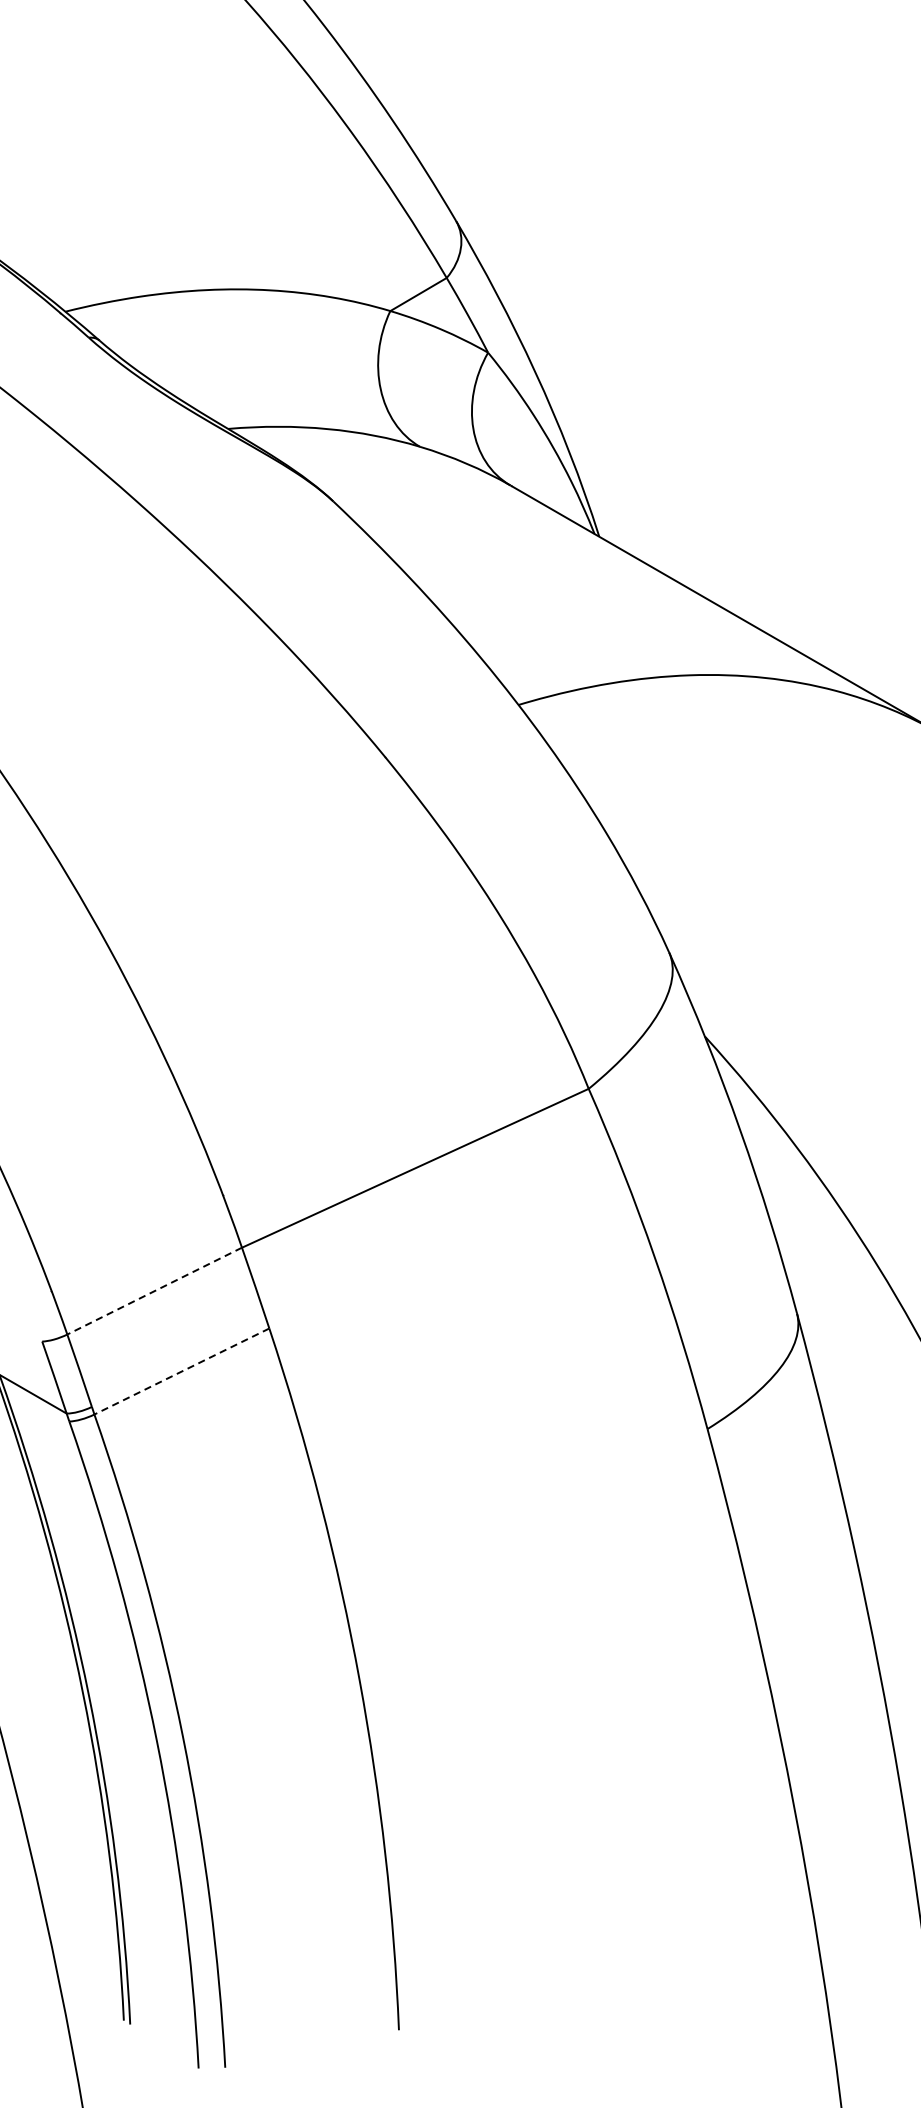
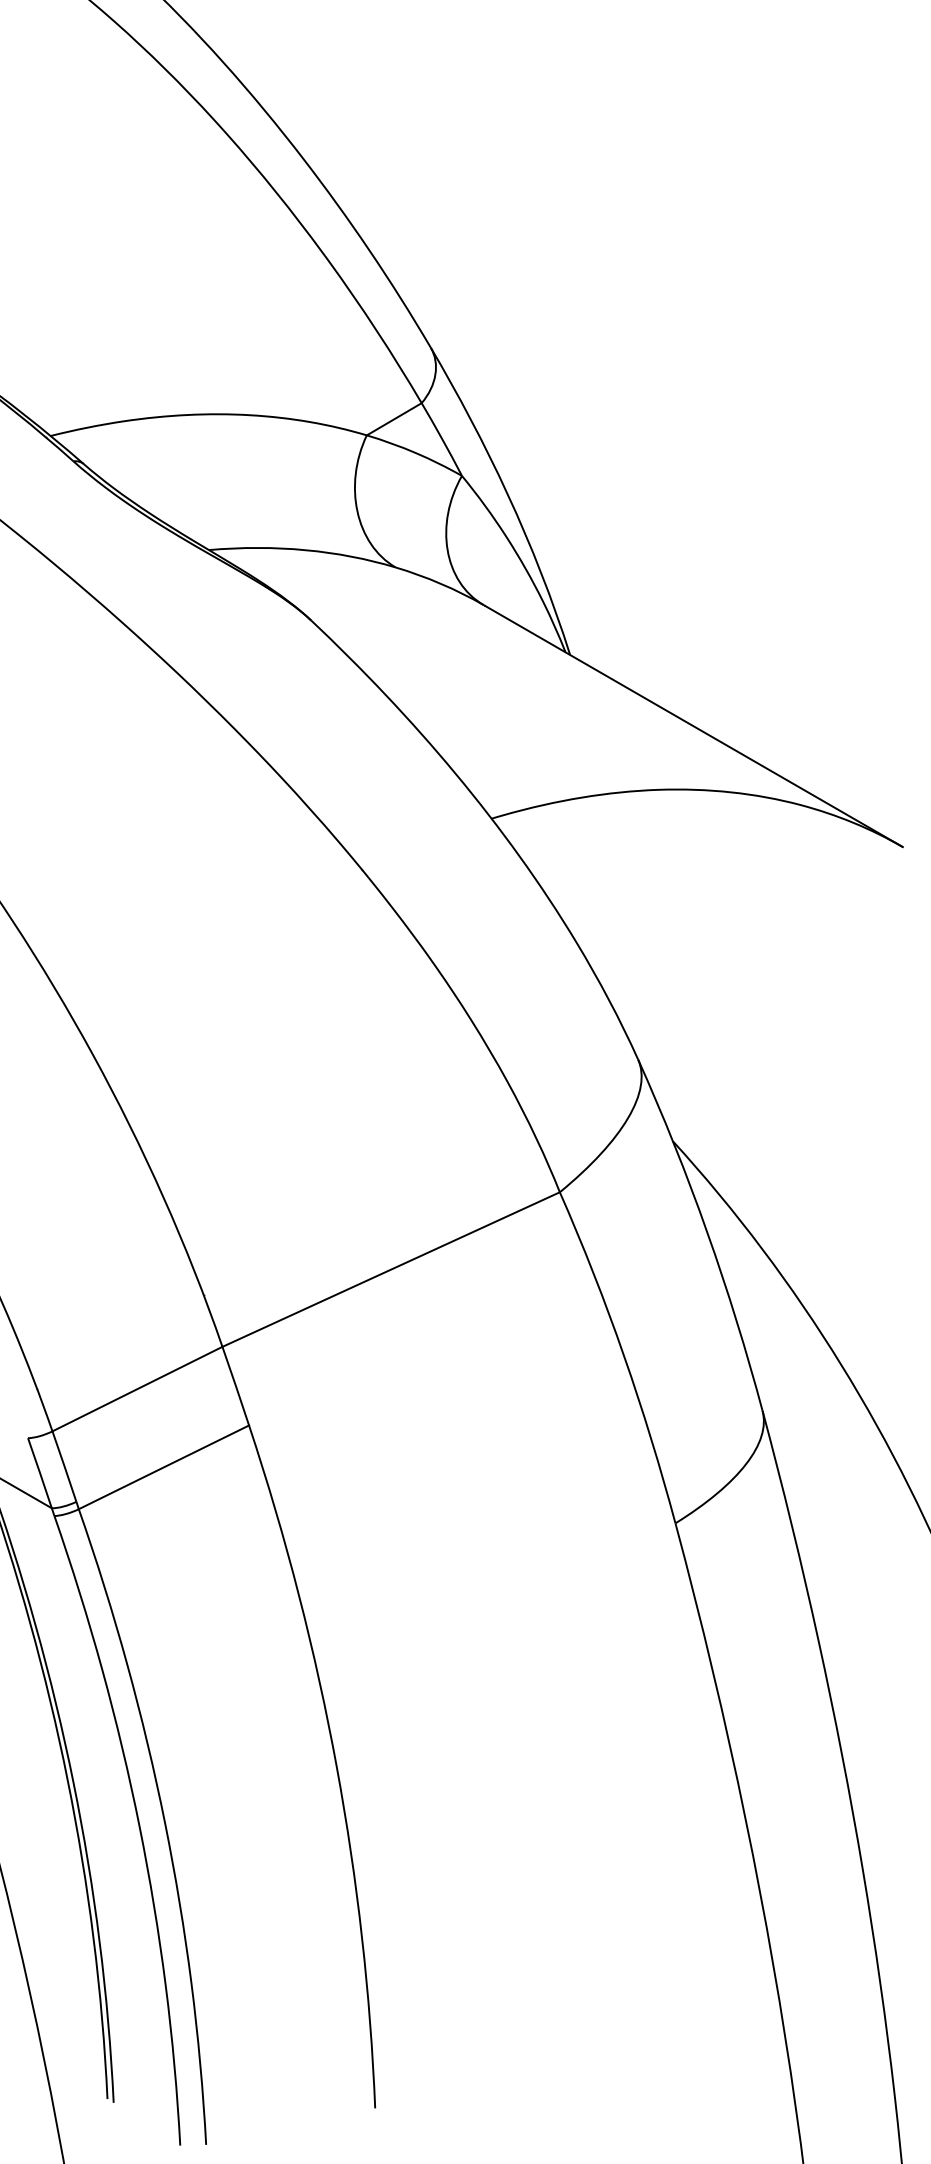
line: (154, 1291) -> (137, 1389), dashed -> solid
line: (181, 1371) -> (163, 1467), dashed -> solid

